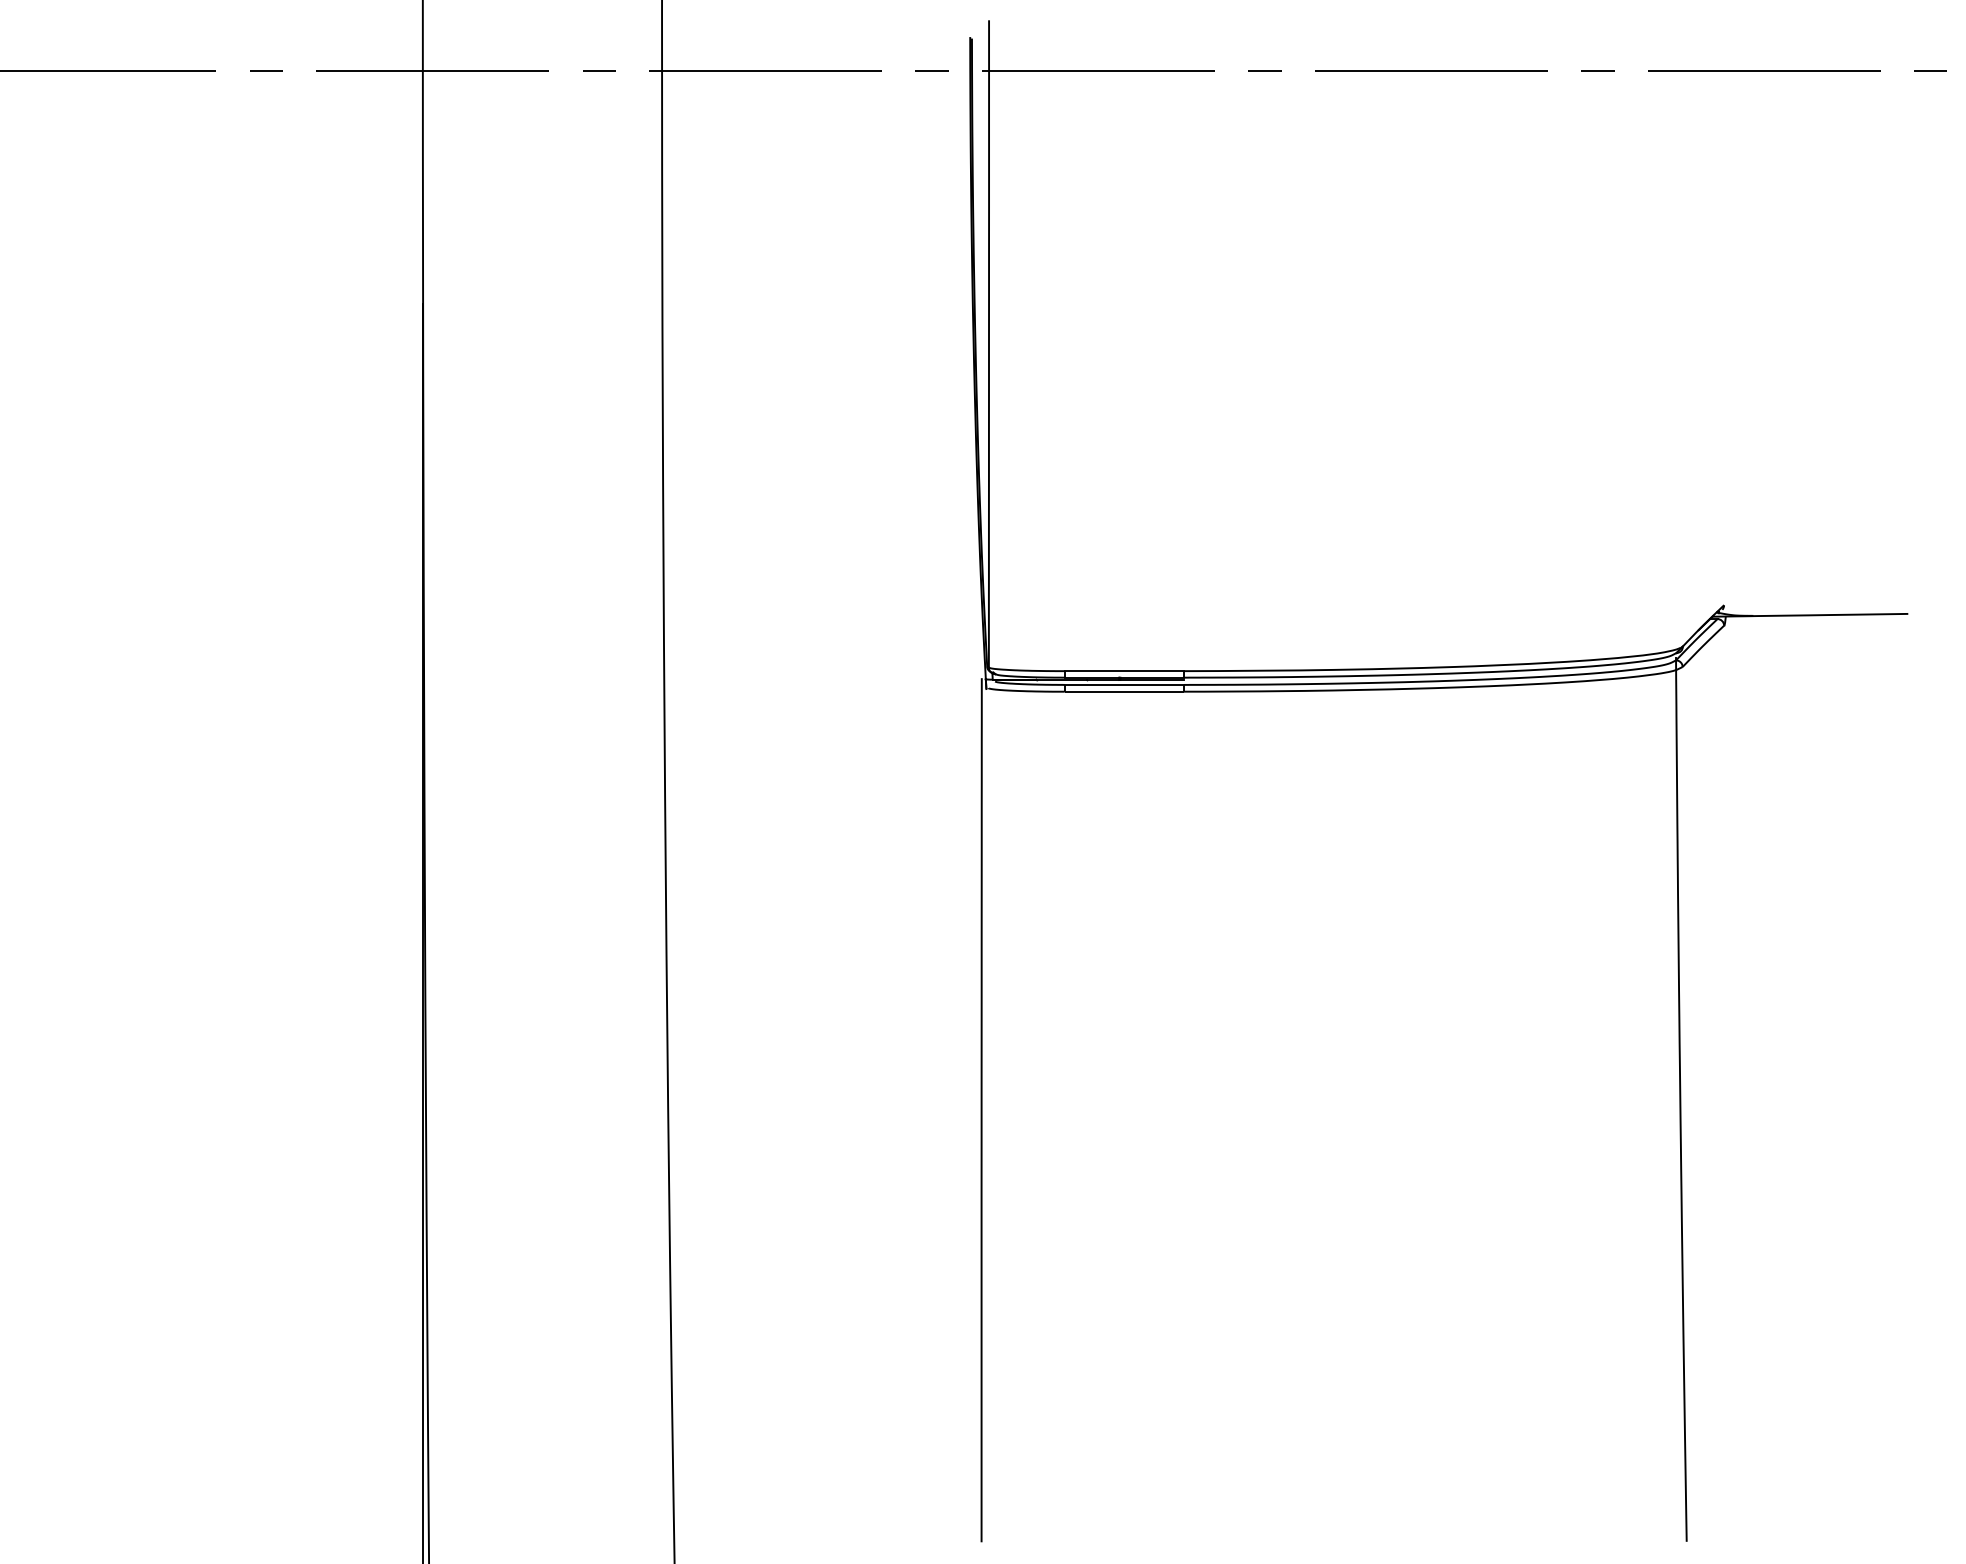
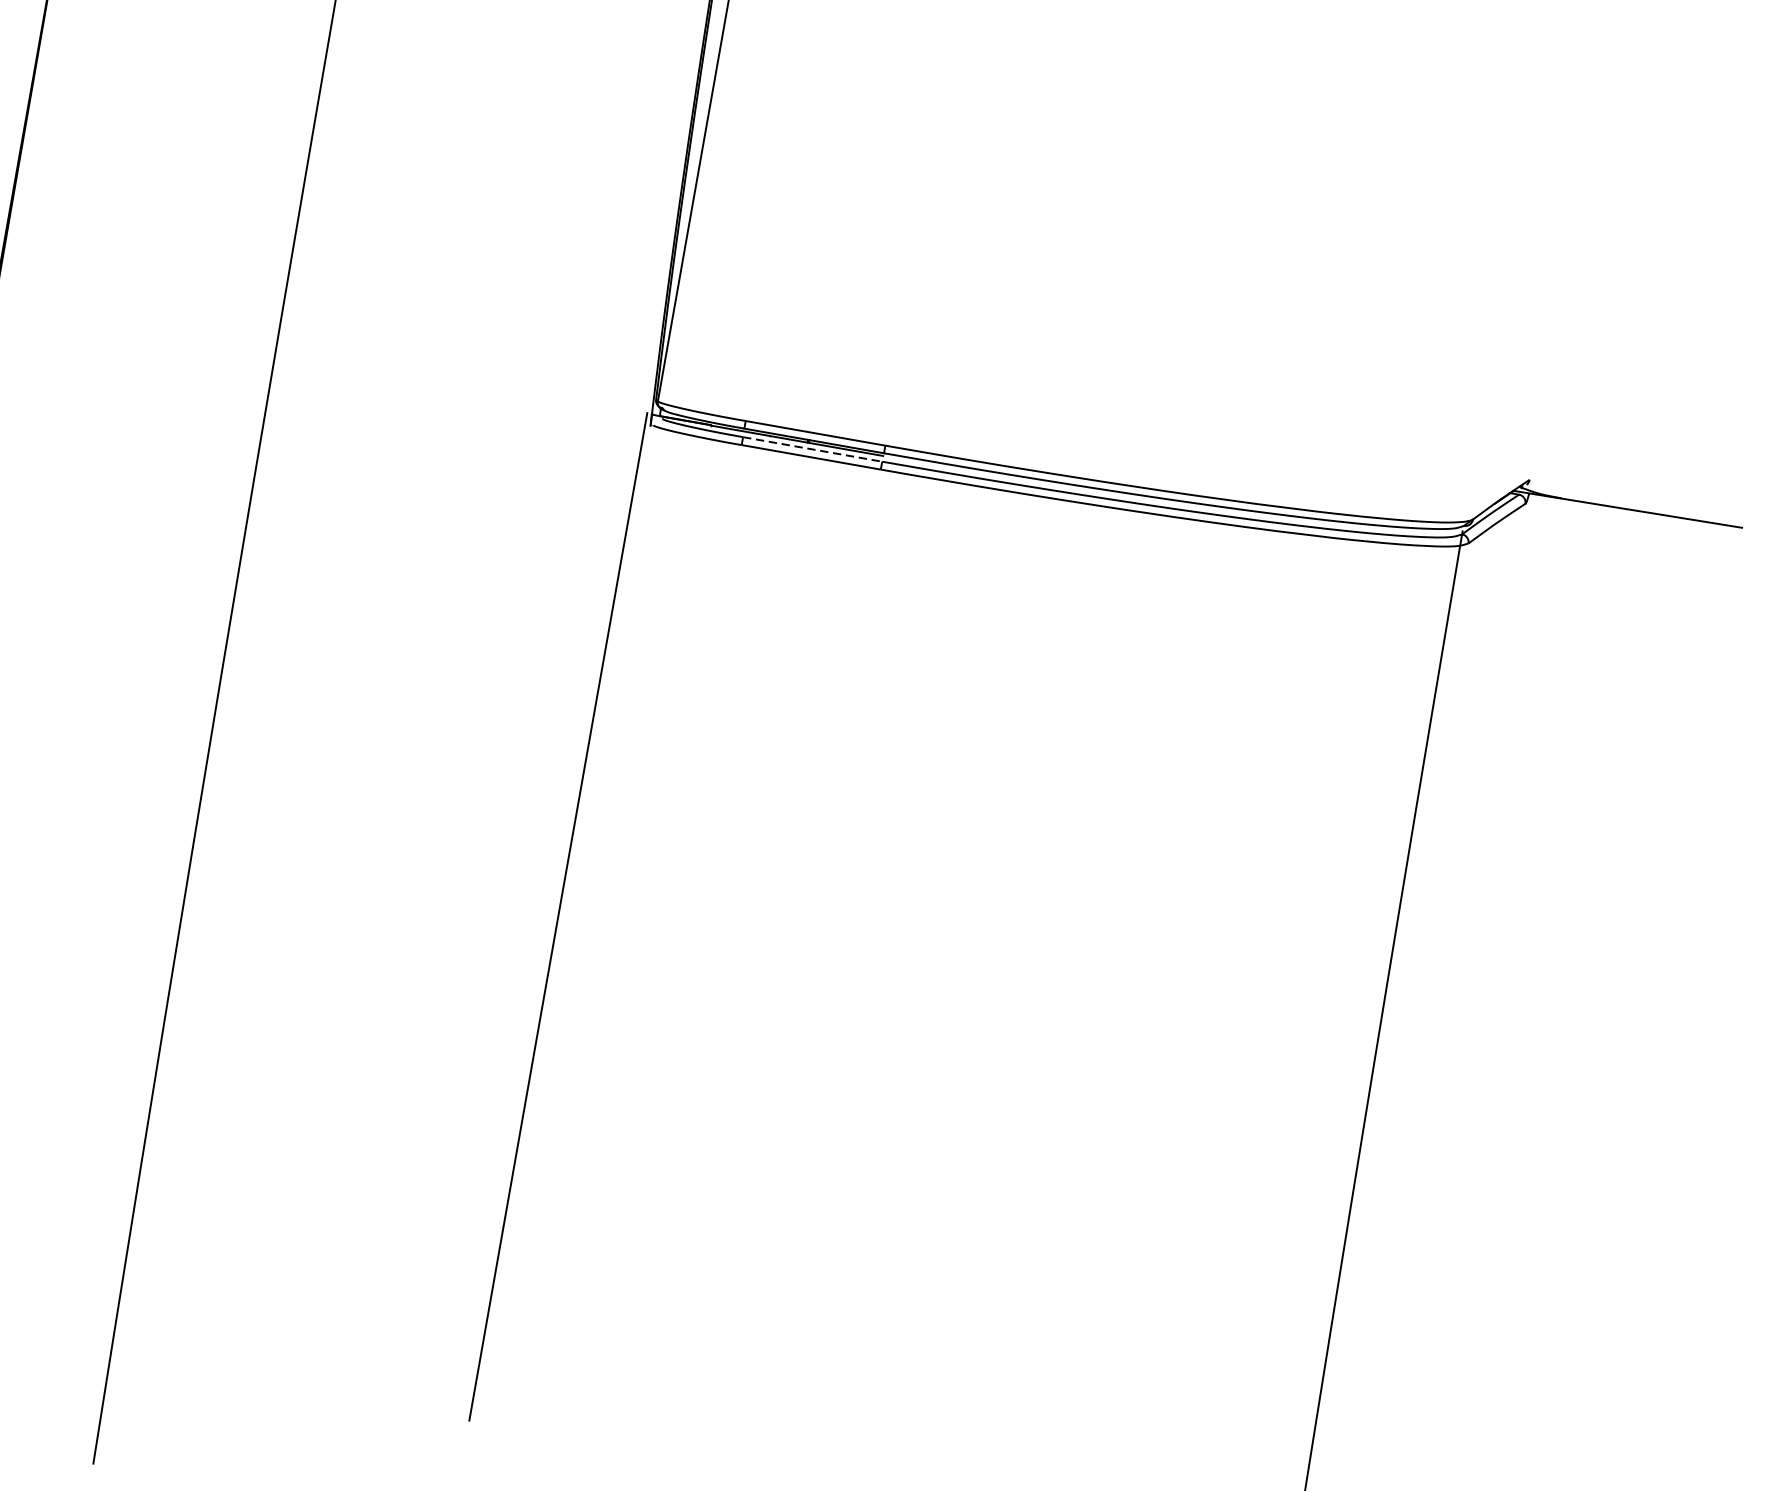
line: (1124, 684) -> (812, 448), solid -> dashed

